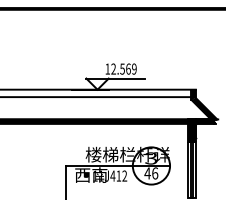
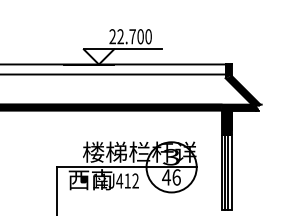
text: (120, 68) -> (129, 35), 12.569 -> 22.700

